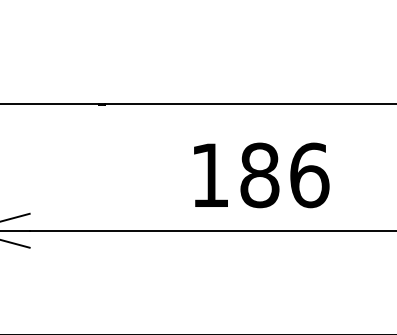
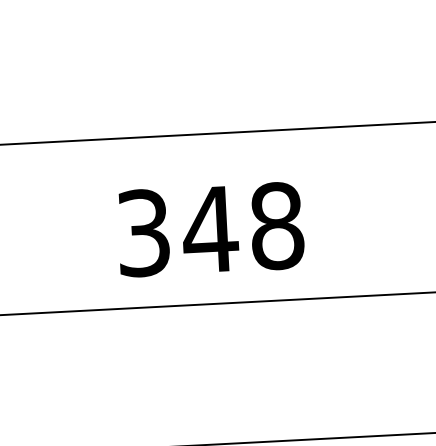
text: (260, 175) -> (211, 229), 186 -> 348

